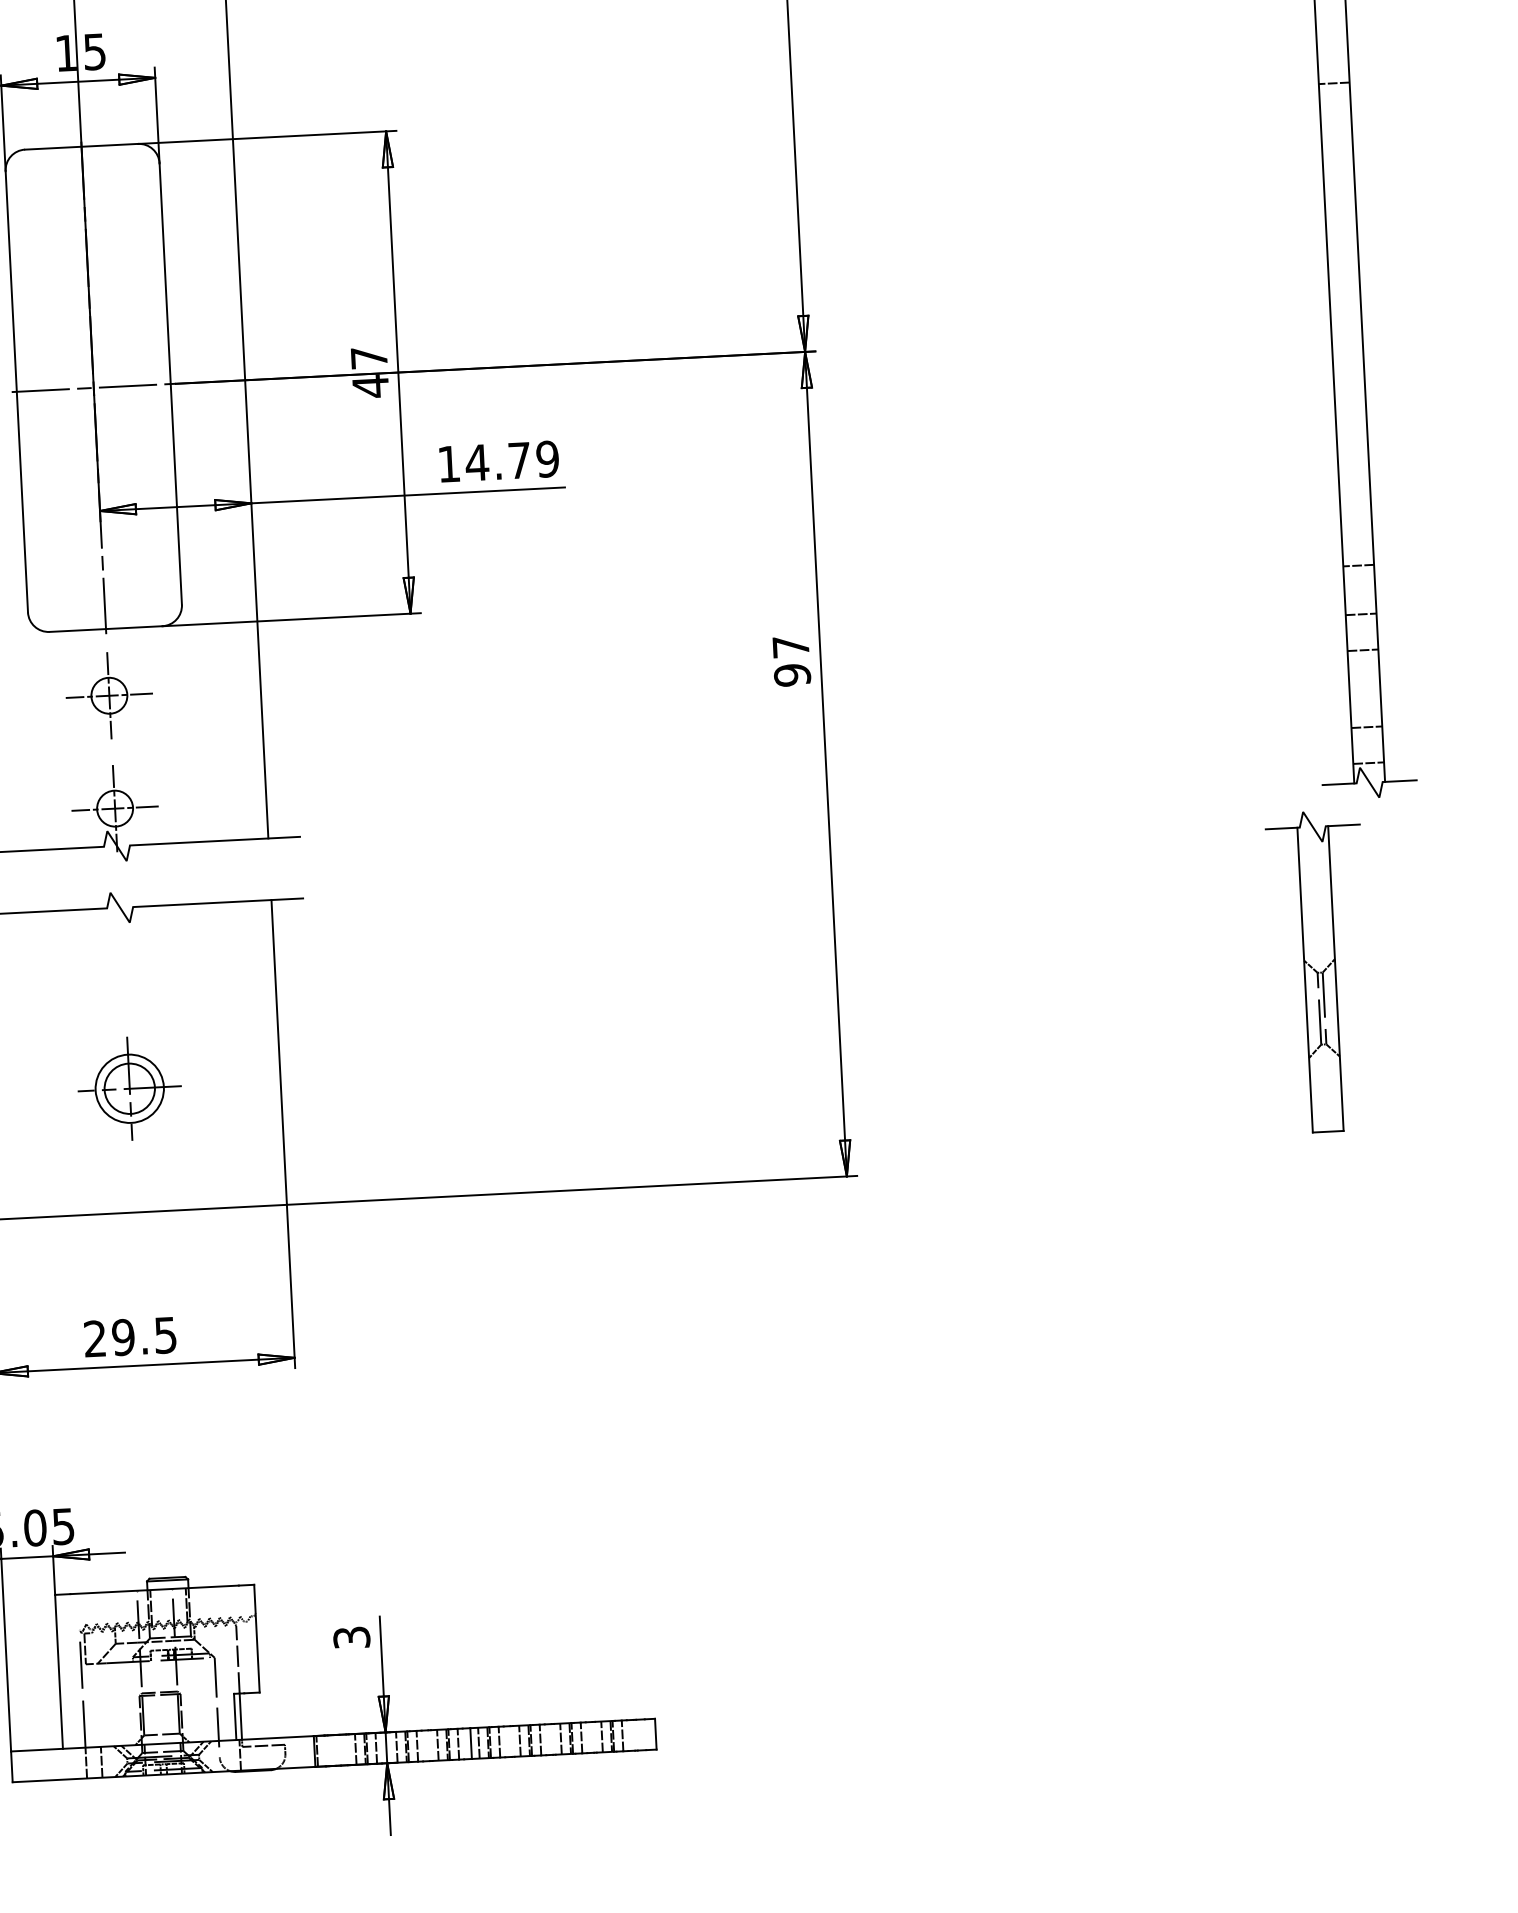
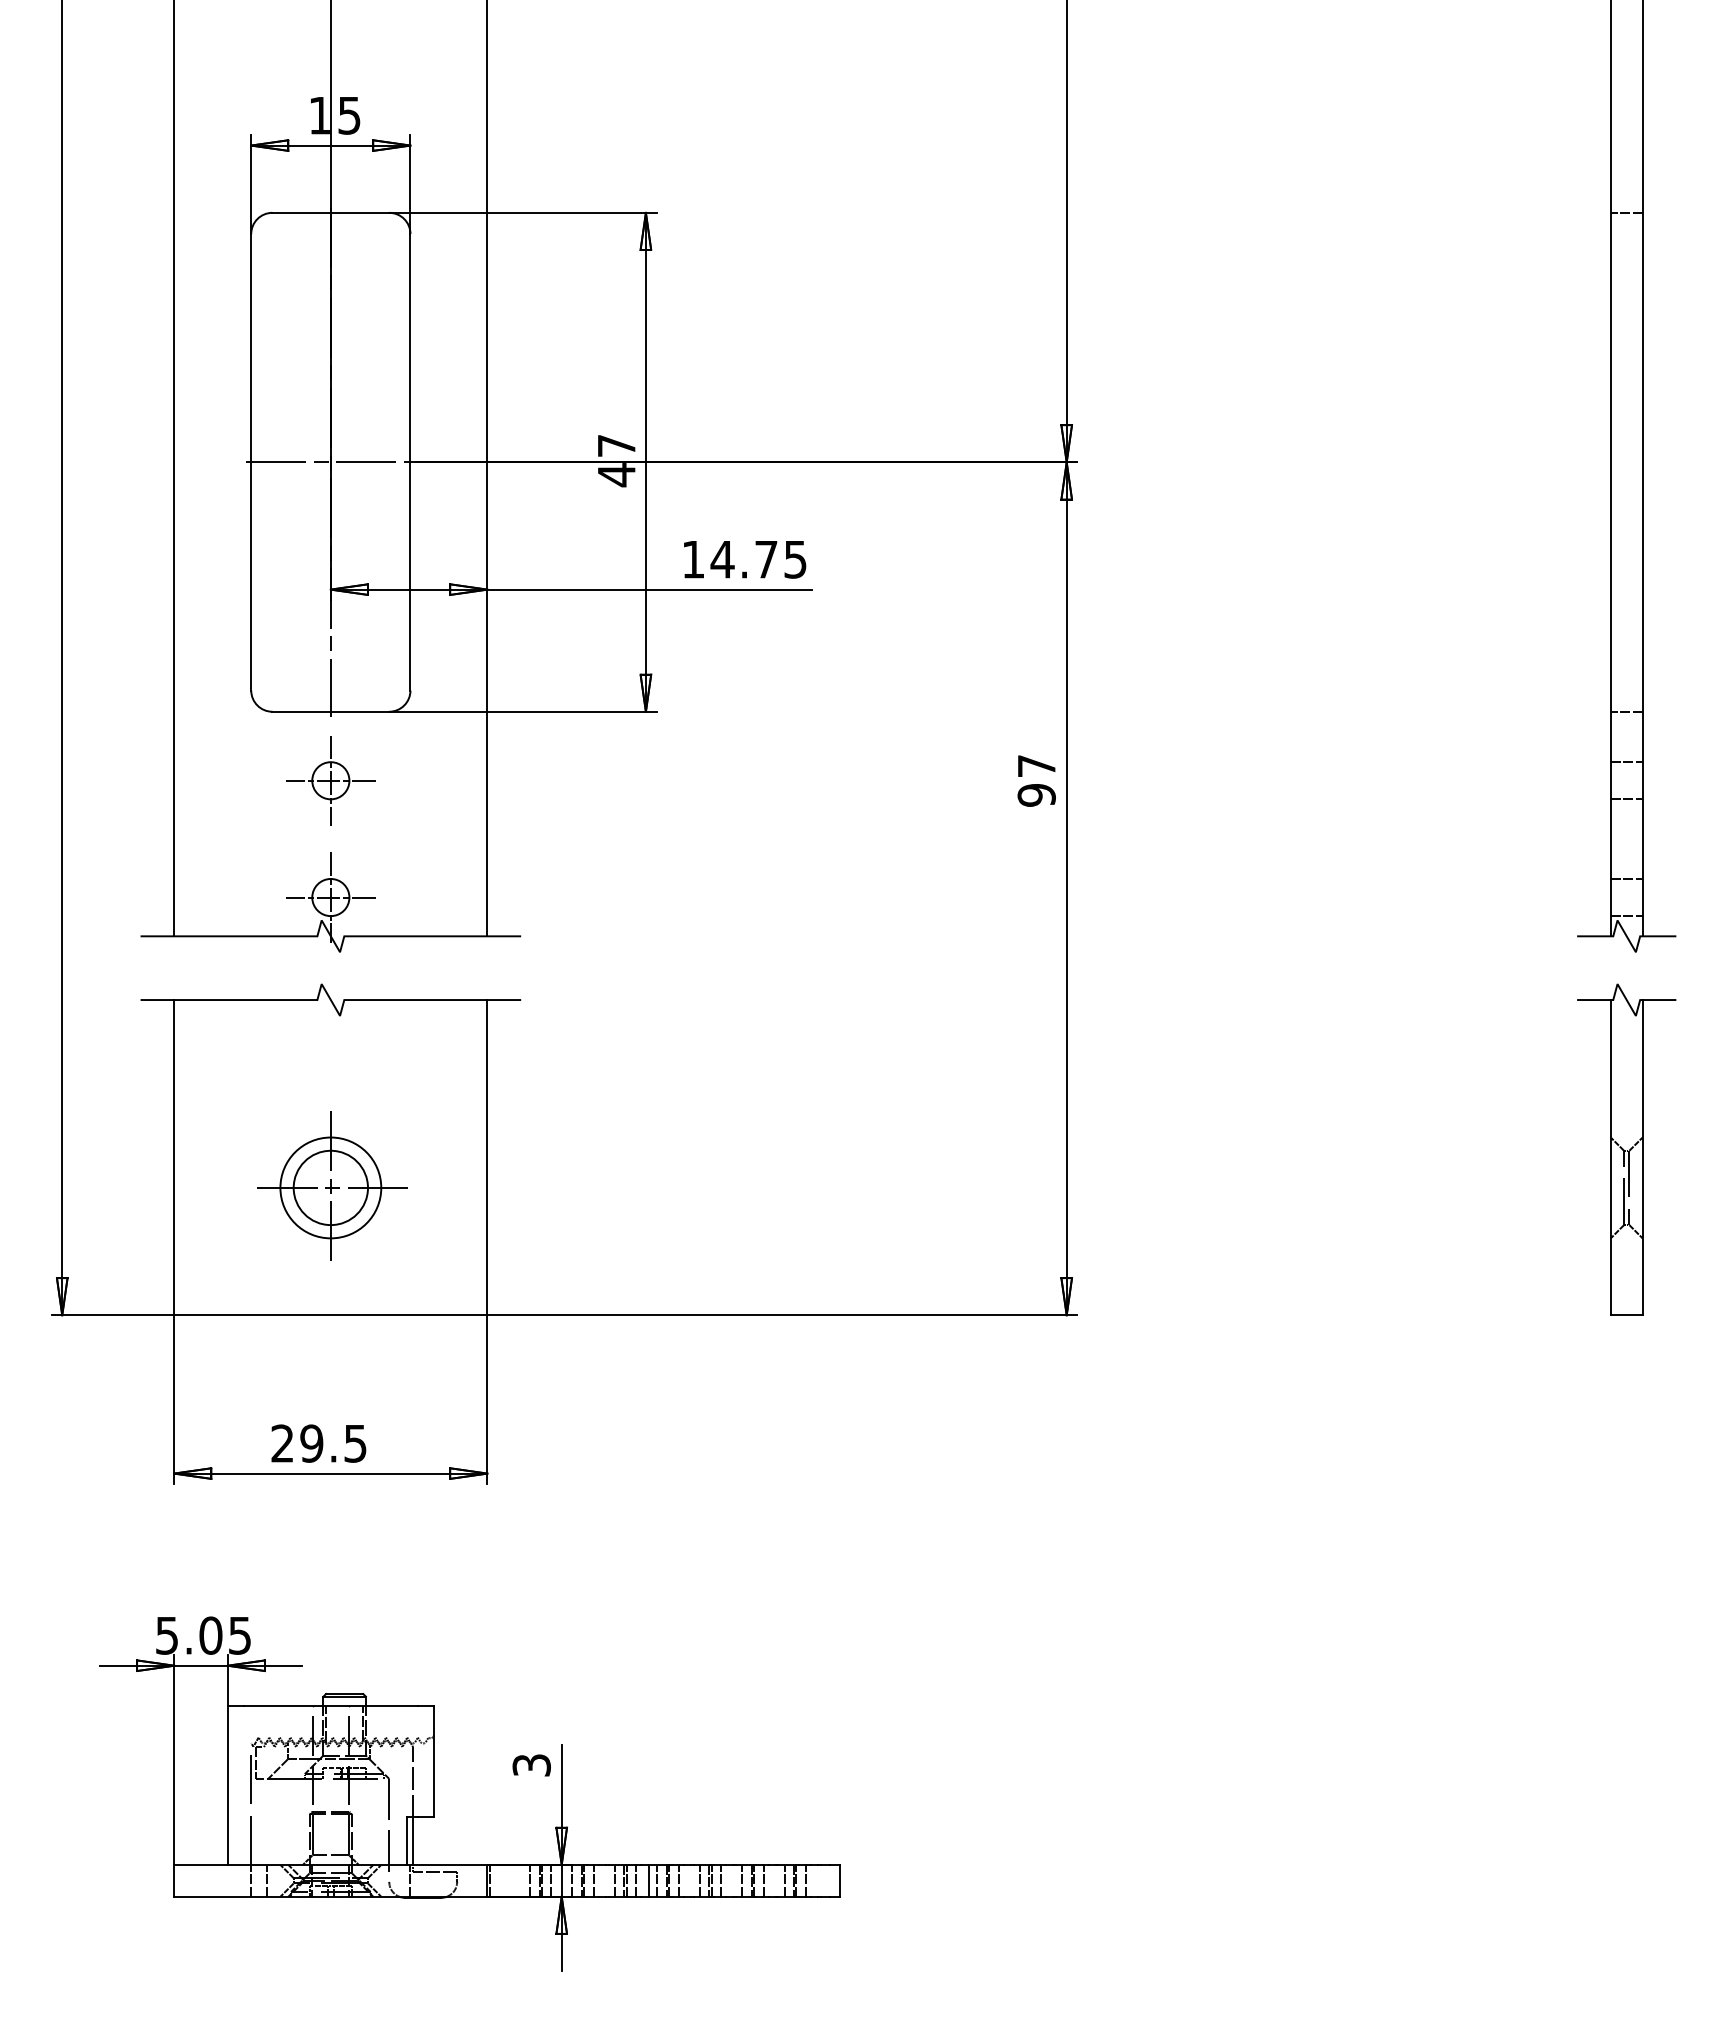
text: (547, 459) -> (795, 559), 14.79 -> 14.75
part: (1319, 971) -> (1626, 1149), moved
part: (130, 1086) -> (332, 1185), size x1.43

